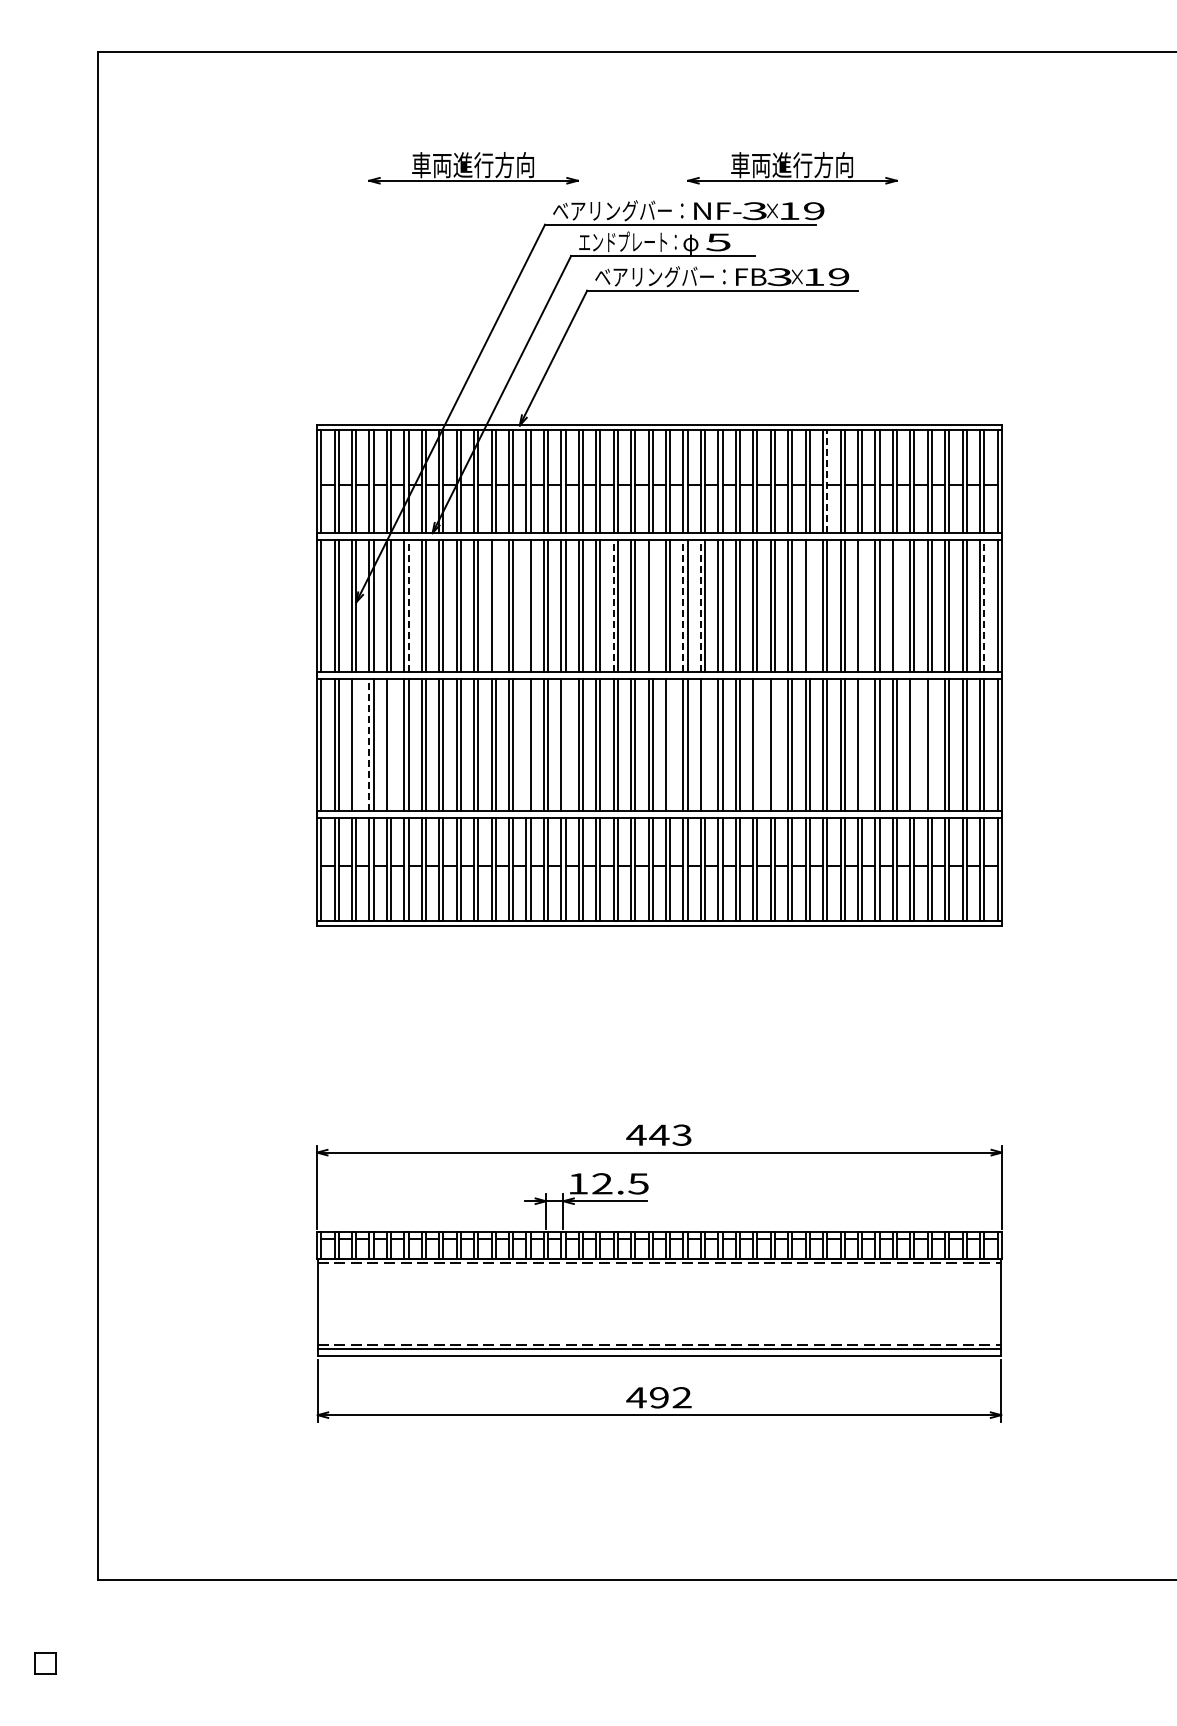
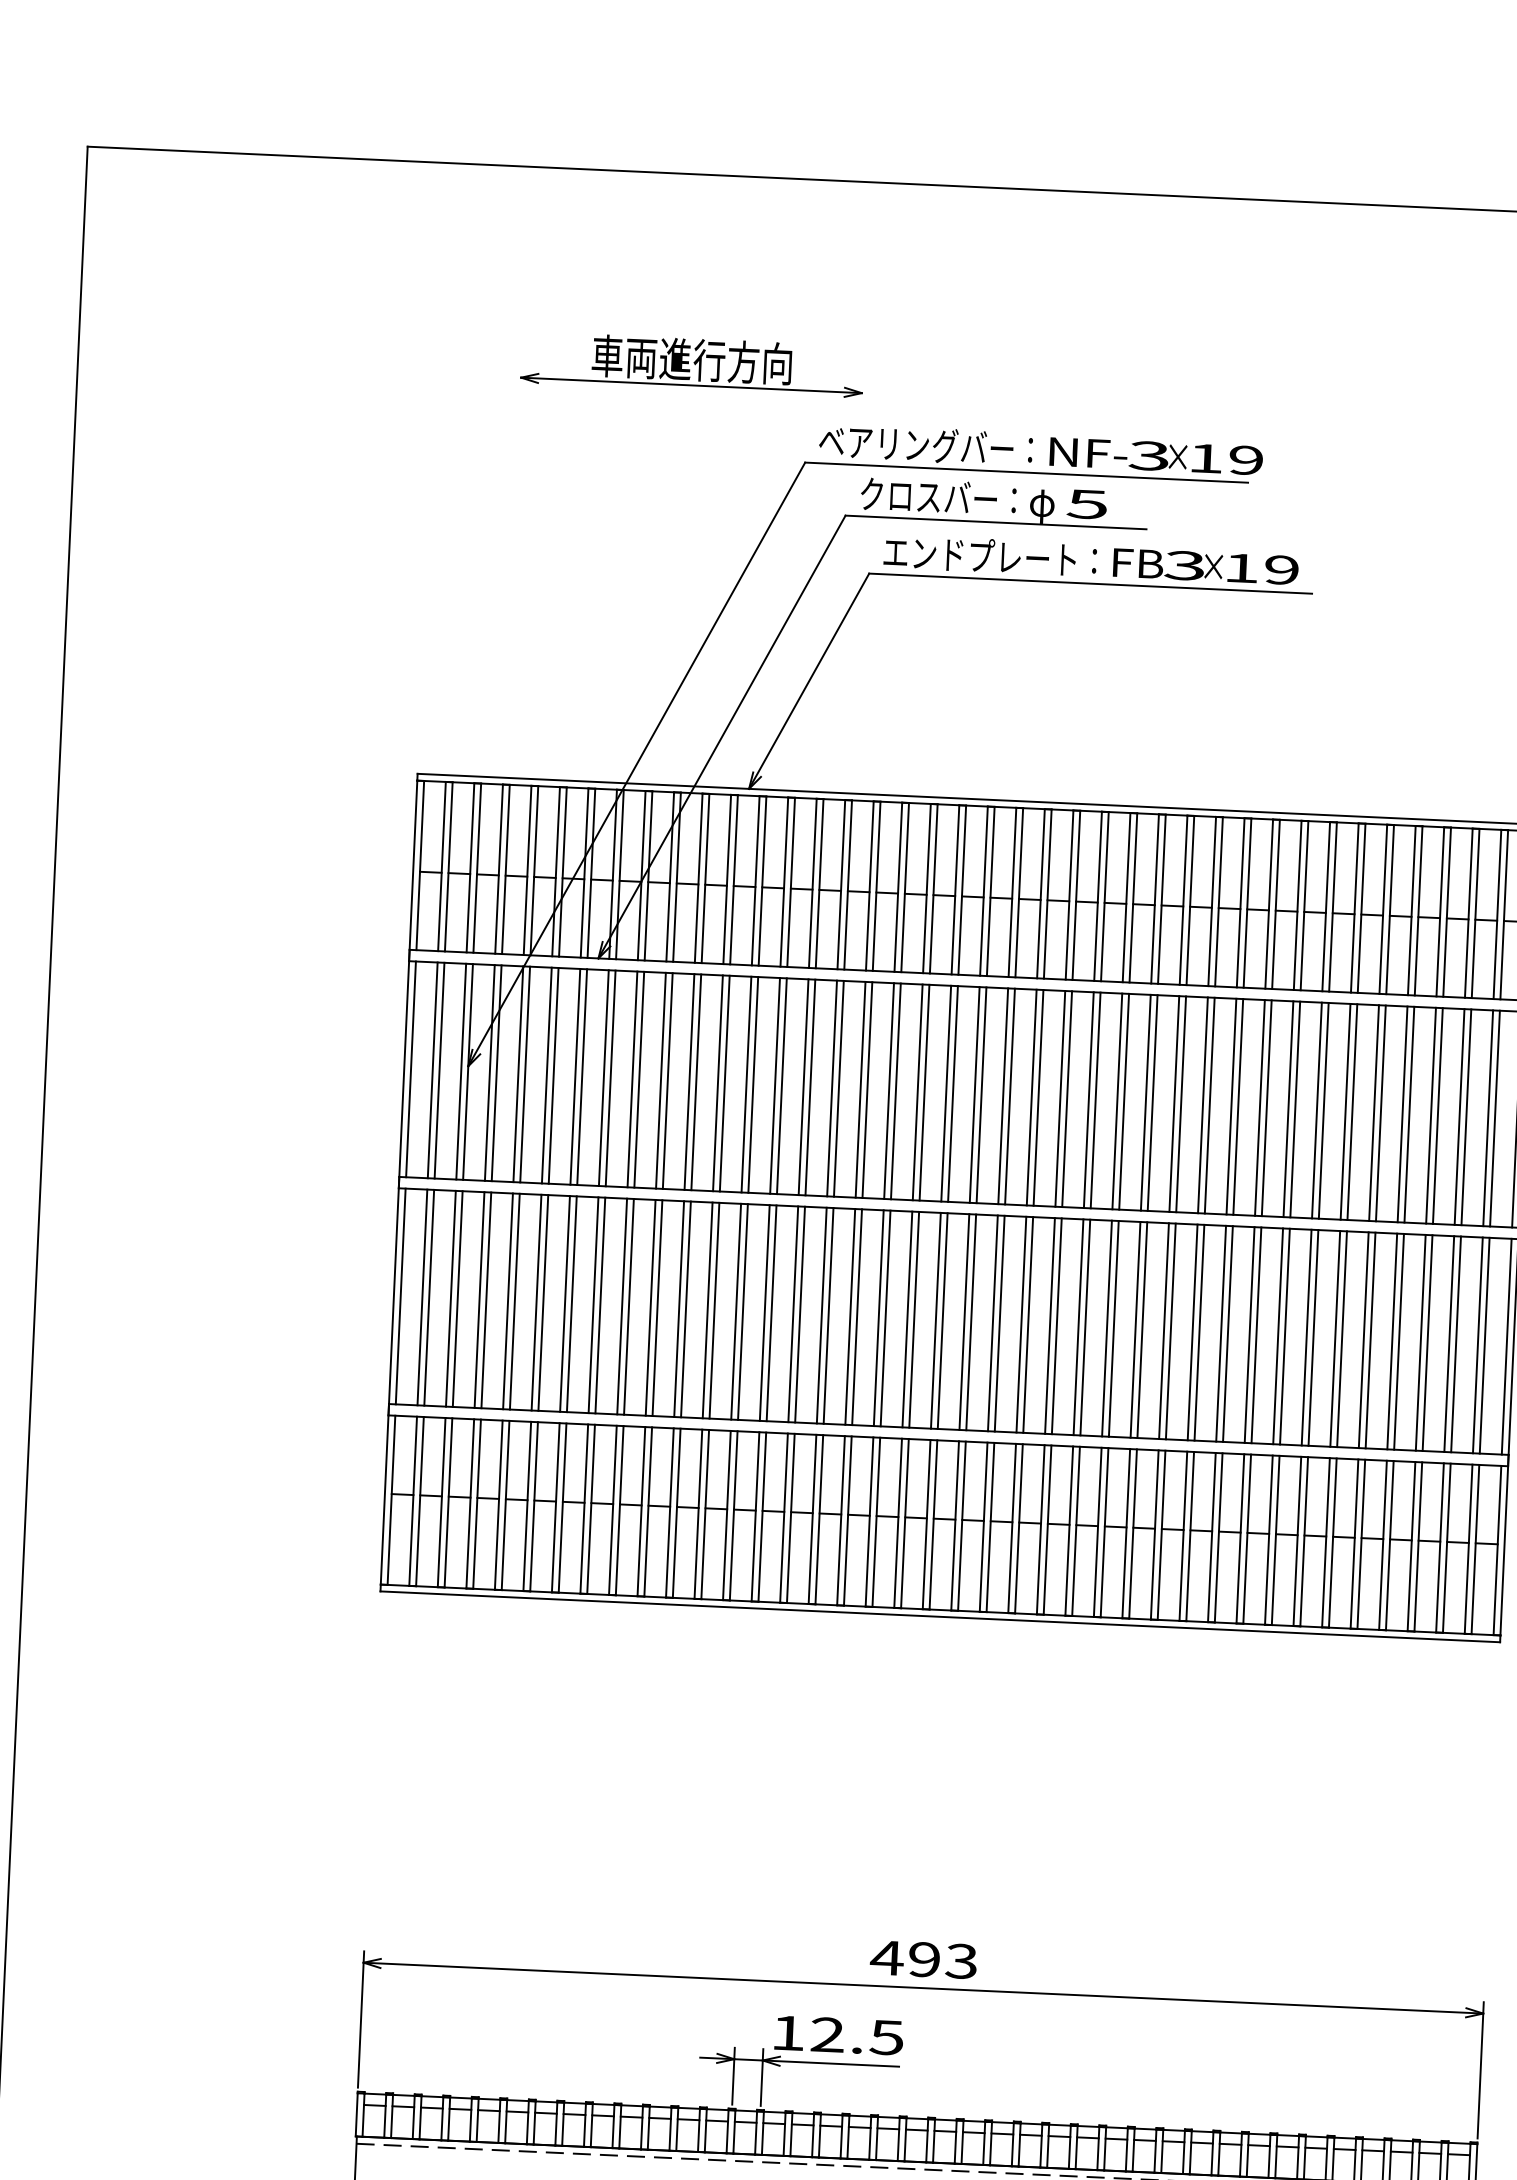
part: (792, 168) -> (1213, 389), removed
text: (627, 241) -> (938, 496), エンドプレート： -> クロスバー：
text: (654, 276) -> (980, 555), ベアリングバー： -> エンドプレート：
line: (827, 481) -> (1247, 903), dashed -> solid
line: (408, 606) -> (553, 1076), dashed -> solid
line: (495, 606) -> (695, 1083), added
line: (526, 606) -> (746, 1085), added
line: (613, 606) -> (888, 1091), dashed -> solid
line: (652, 606) -> (952, 1094), added
line: (683, 606) -> (1003, 1097), dashed -> solid
line: (700, 606) -> (1030, 1098), dashed -> solid
line: (809, 606) -> (1209, 1106), added
line: (862, 606) -> (1295, 1110), added
line: (897, 606) -> (1353, 1112), added
line: (984, 606) -> (1495, 1119), dashed -> solid
line: (356, 744) -> (458, 1298), added
line: (369, 744) -> (479, 1299), dashed -> solid
line: (391, 744) -> (515, 1301), added
line: (526, 744) -> (736, 1311), added
line: (565, 744) -> (800, 1313), added
line: (670, 744) -> (971, 1321), added
line: (705, 744) -> (1028, 1324), added
line: (757, 744) -> (1113, 1328), added
line: (774, 744) -> (1141, 1329), added
line: (862, 744) -> (1285, 1335), added
line: (914, 744) -> (1370, 1339), added
line: (931, 744) -> (1398, 1341), added
text: (659, 1134) -> (924, 1958), 443 -> 493

